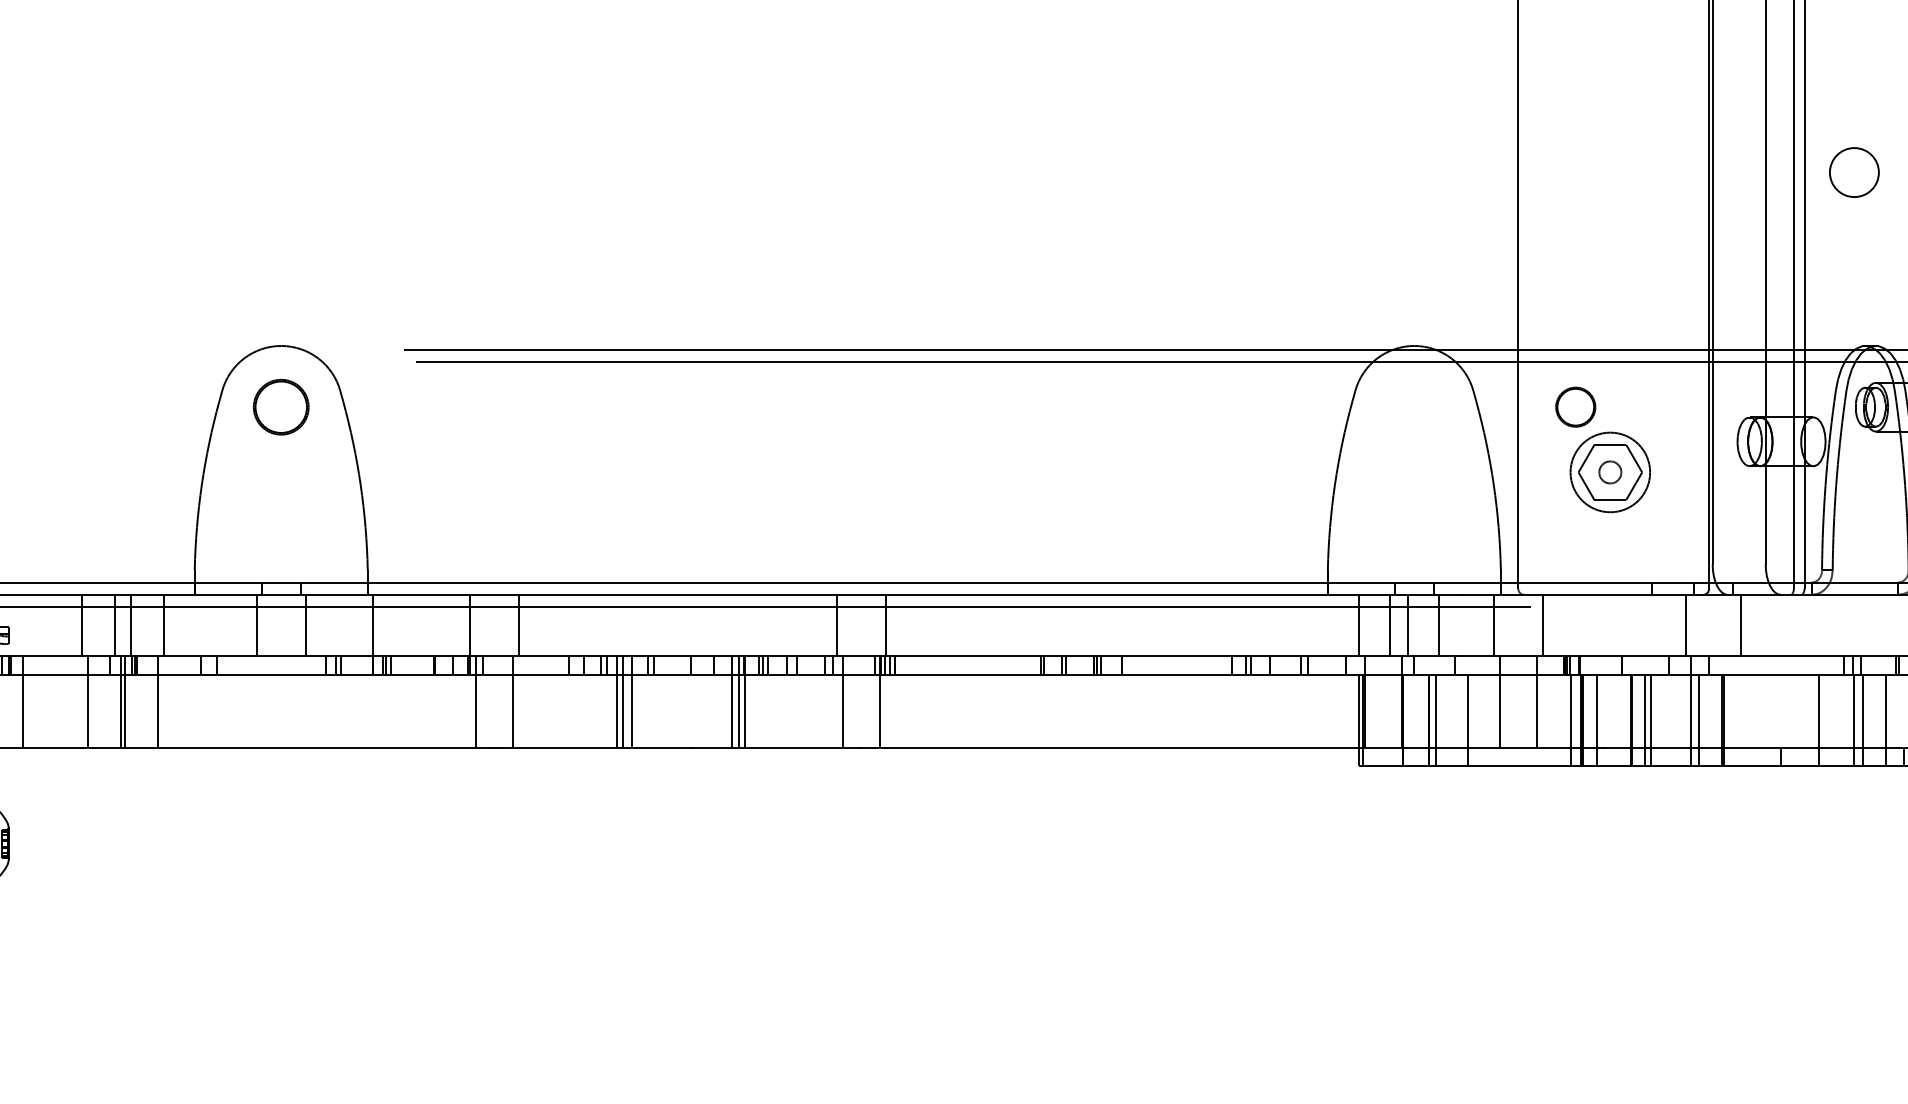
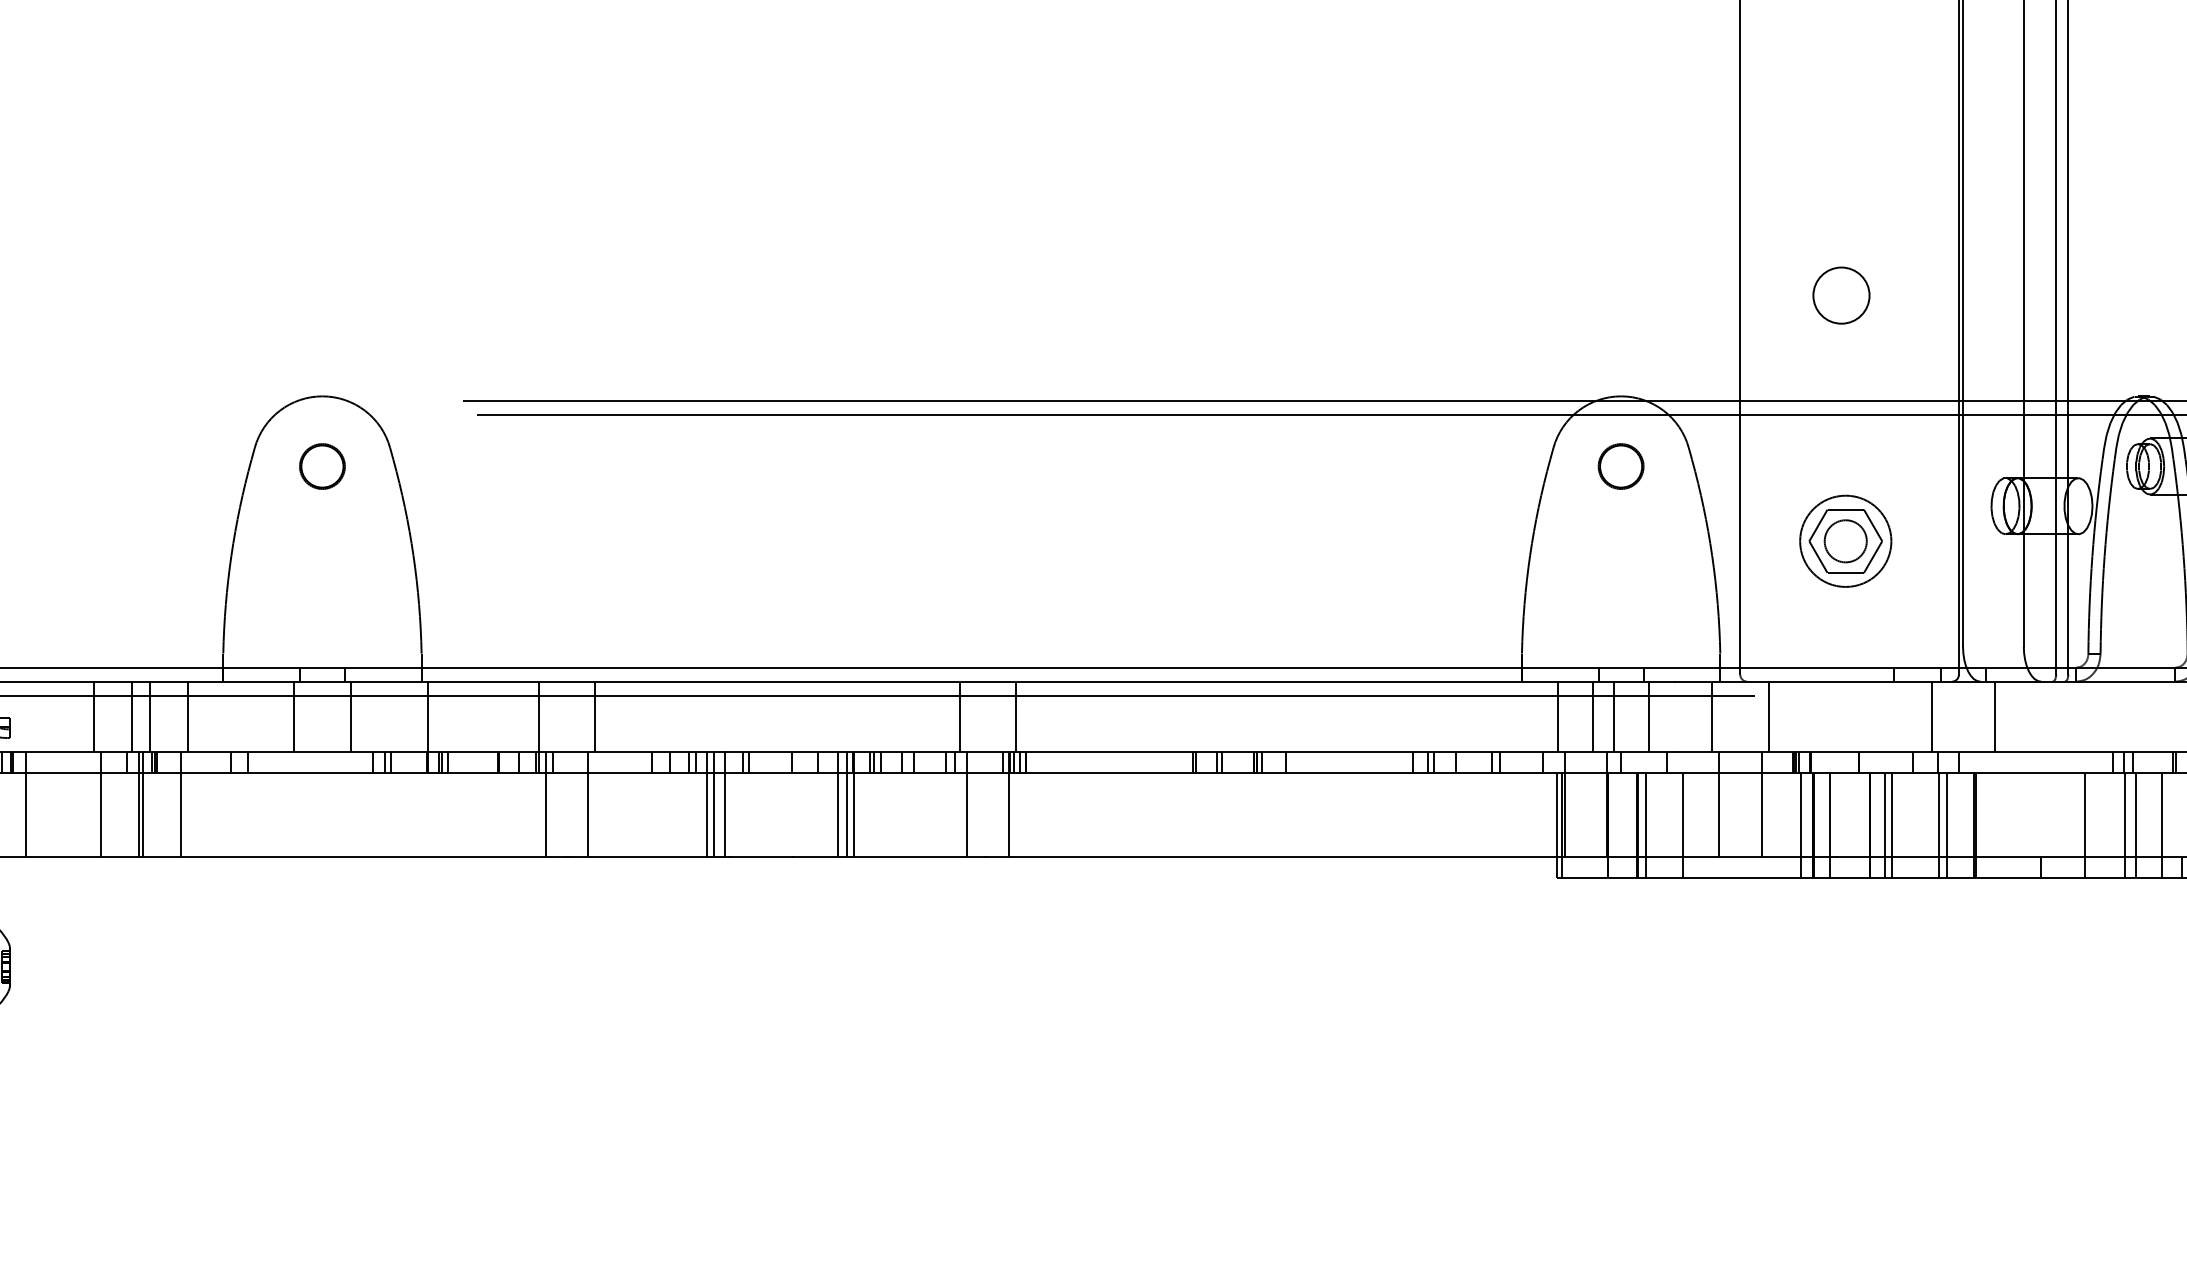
circle: (1854, 172) -> (1841, 295), moved
circle: (281, 407) -> (322, 466), size x0.71
part: (1575, 407) -> (1620, 466), moved
circle: (1610, 472) -> (1845, 541), size x1.67

